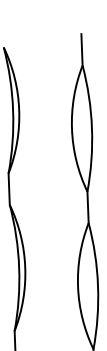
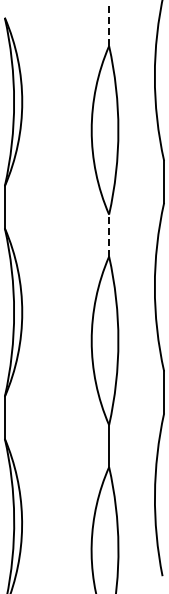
line: (82, 49) -> (109, 24), solid -> dashed
line: (88, 207) -> (109, 235), solid -> dashed

